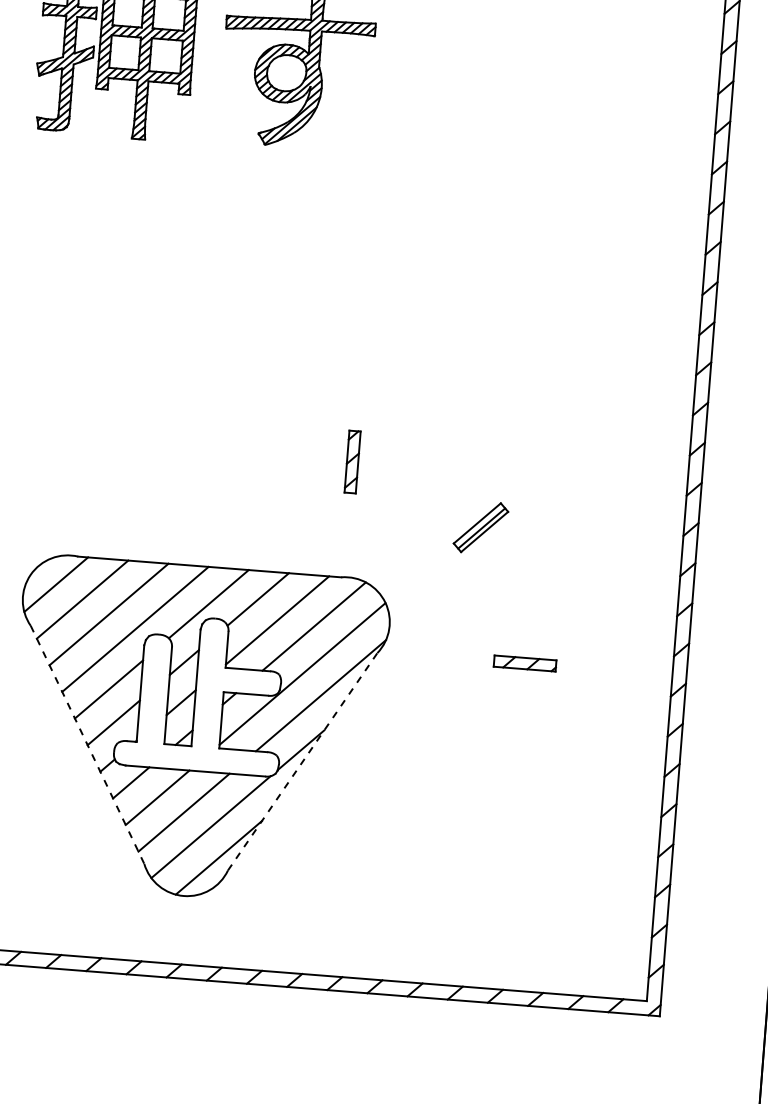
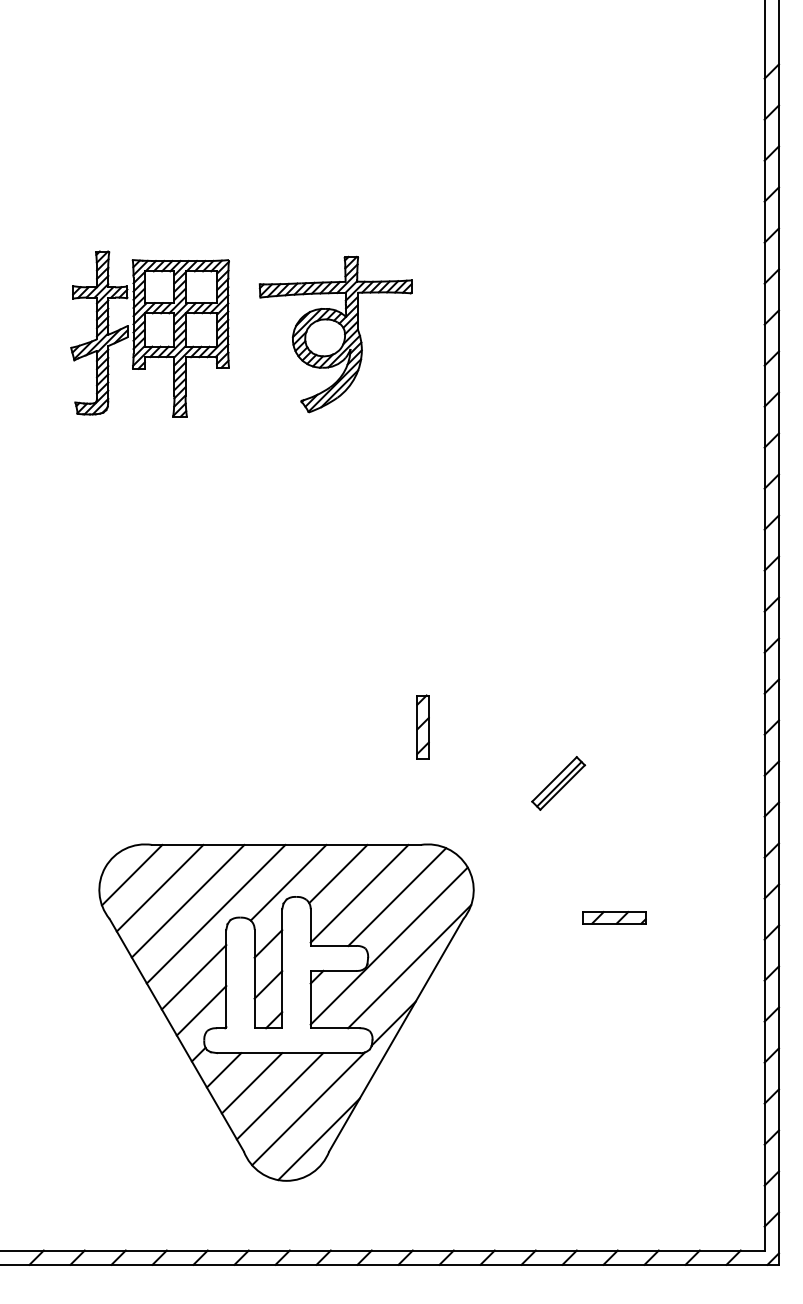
line: (87, 745) -> (176, 1035), dashed -> solid
line: (302, 761) -> (396, 1034), dashed -> solid

